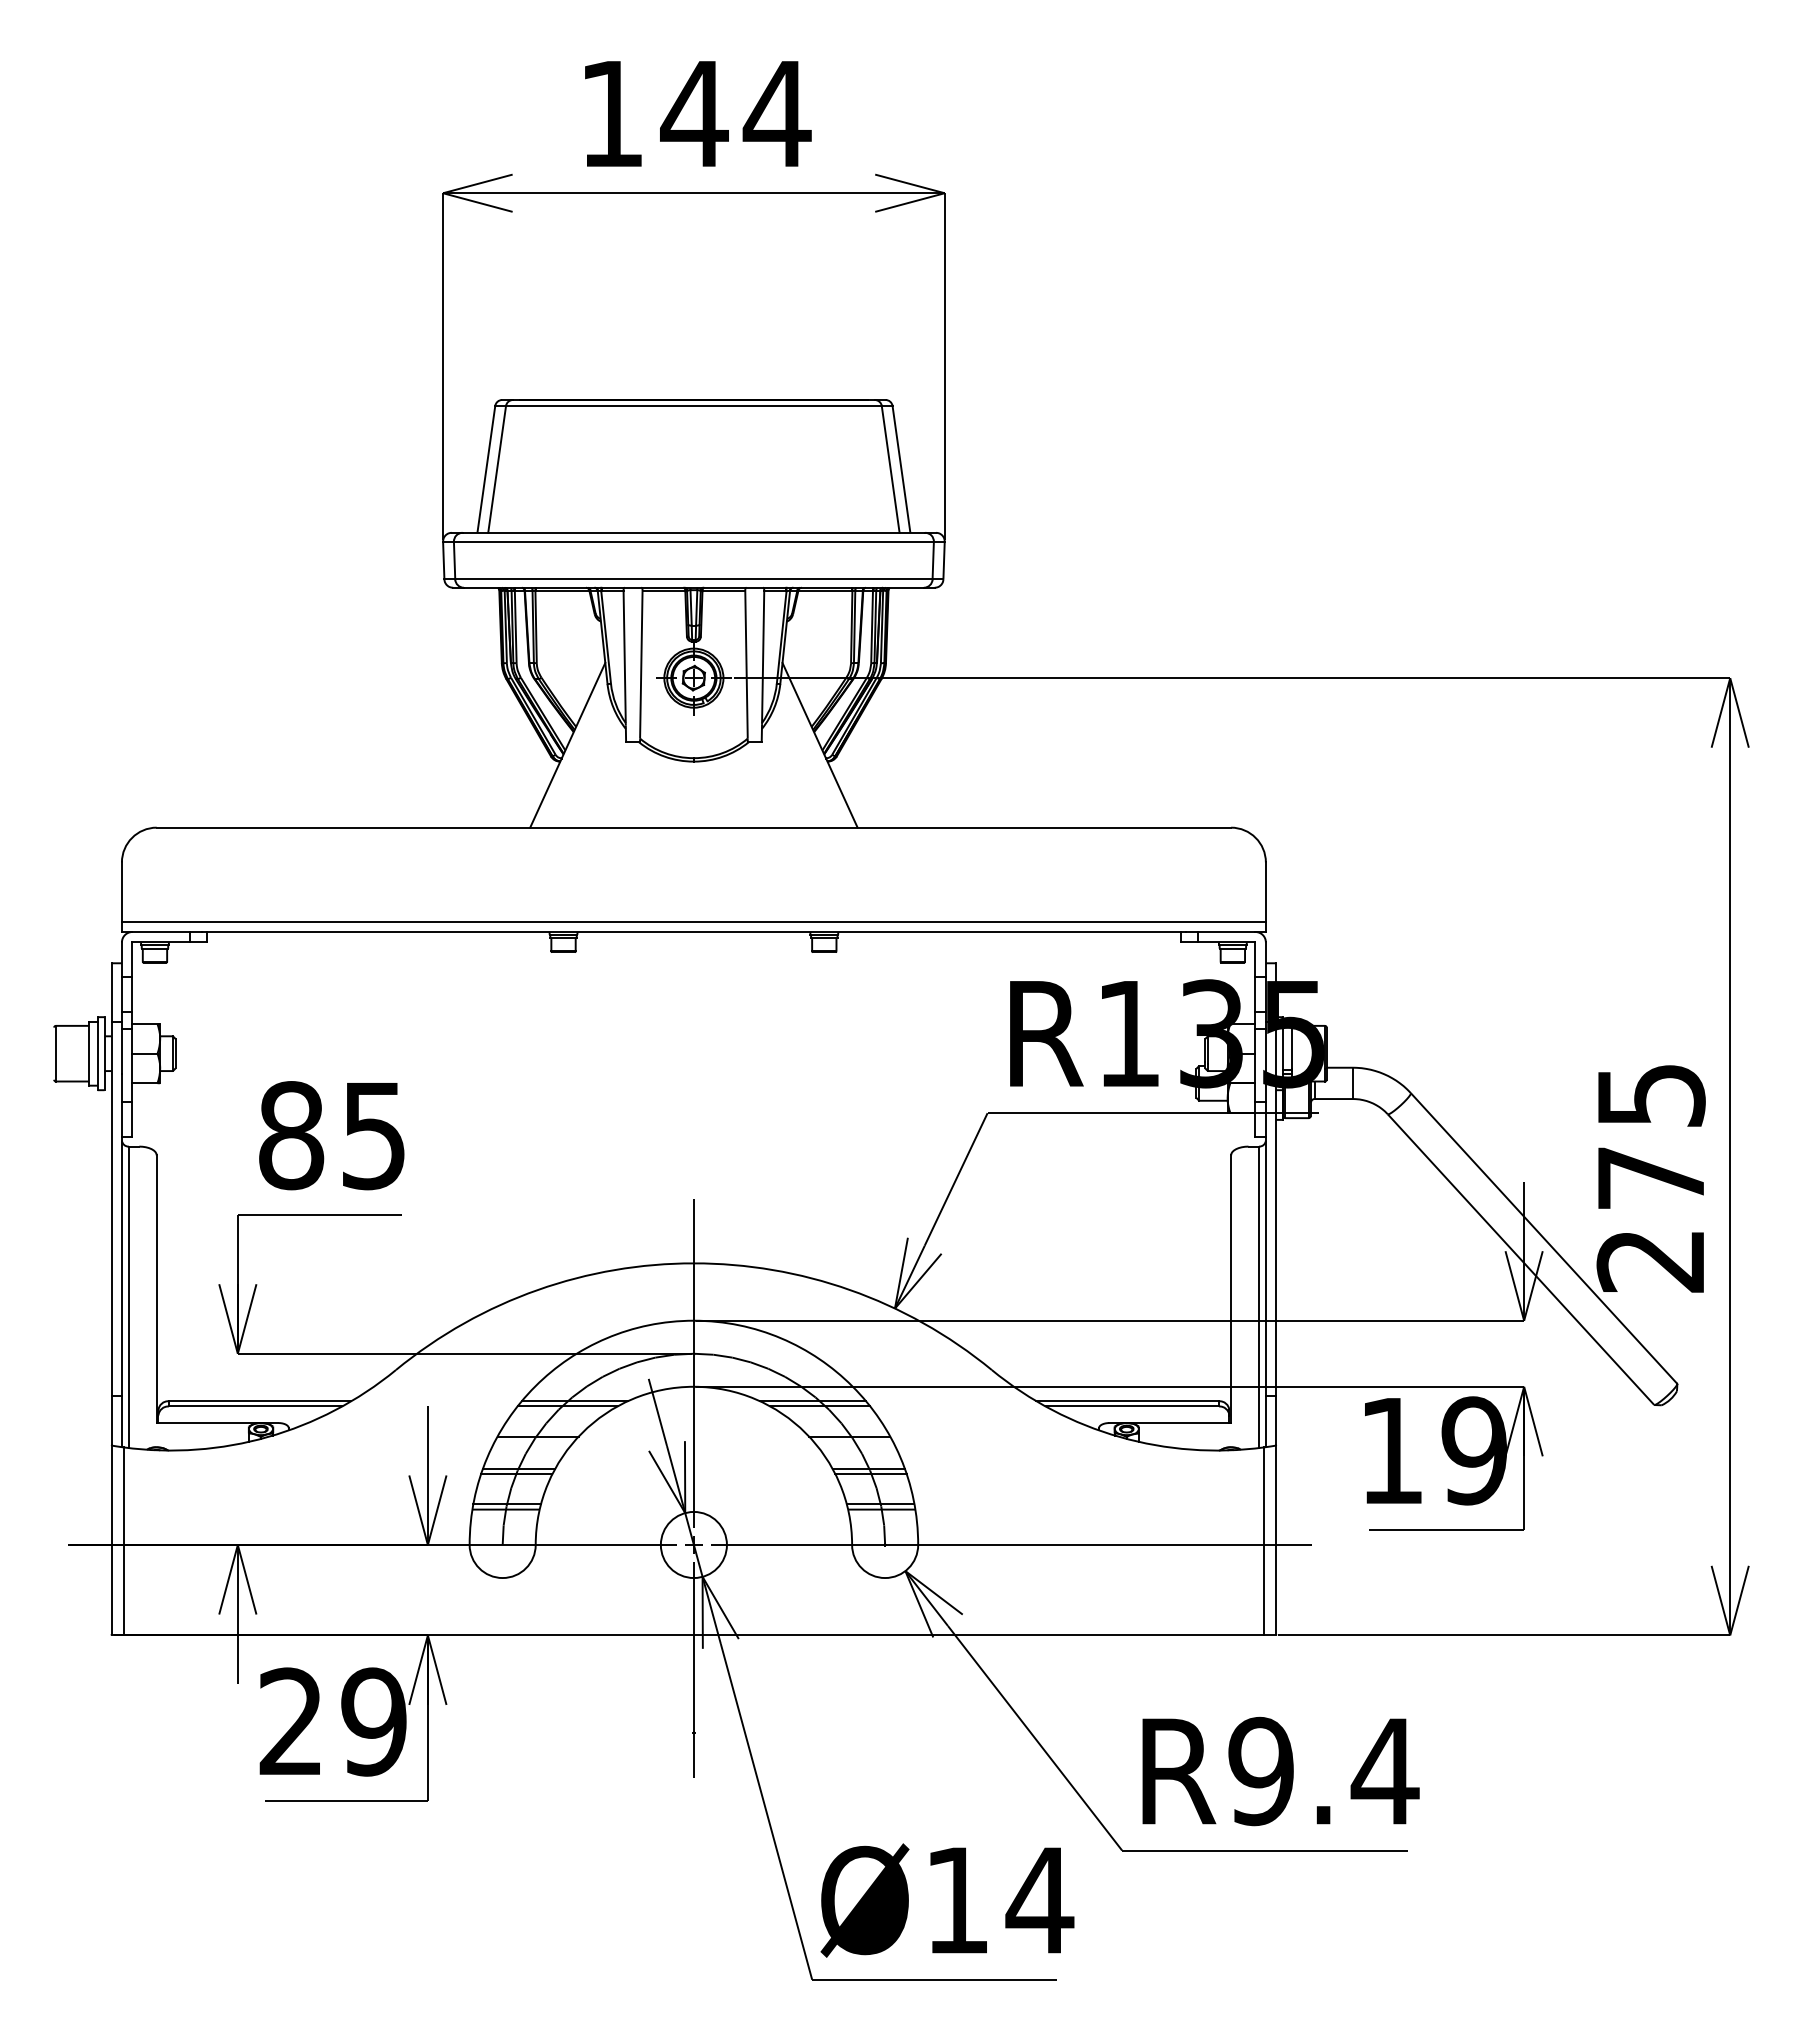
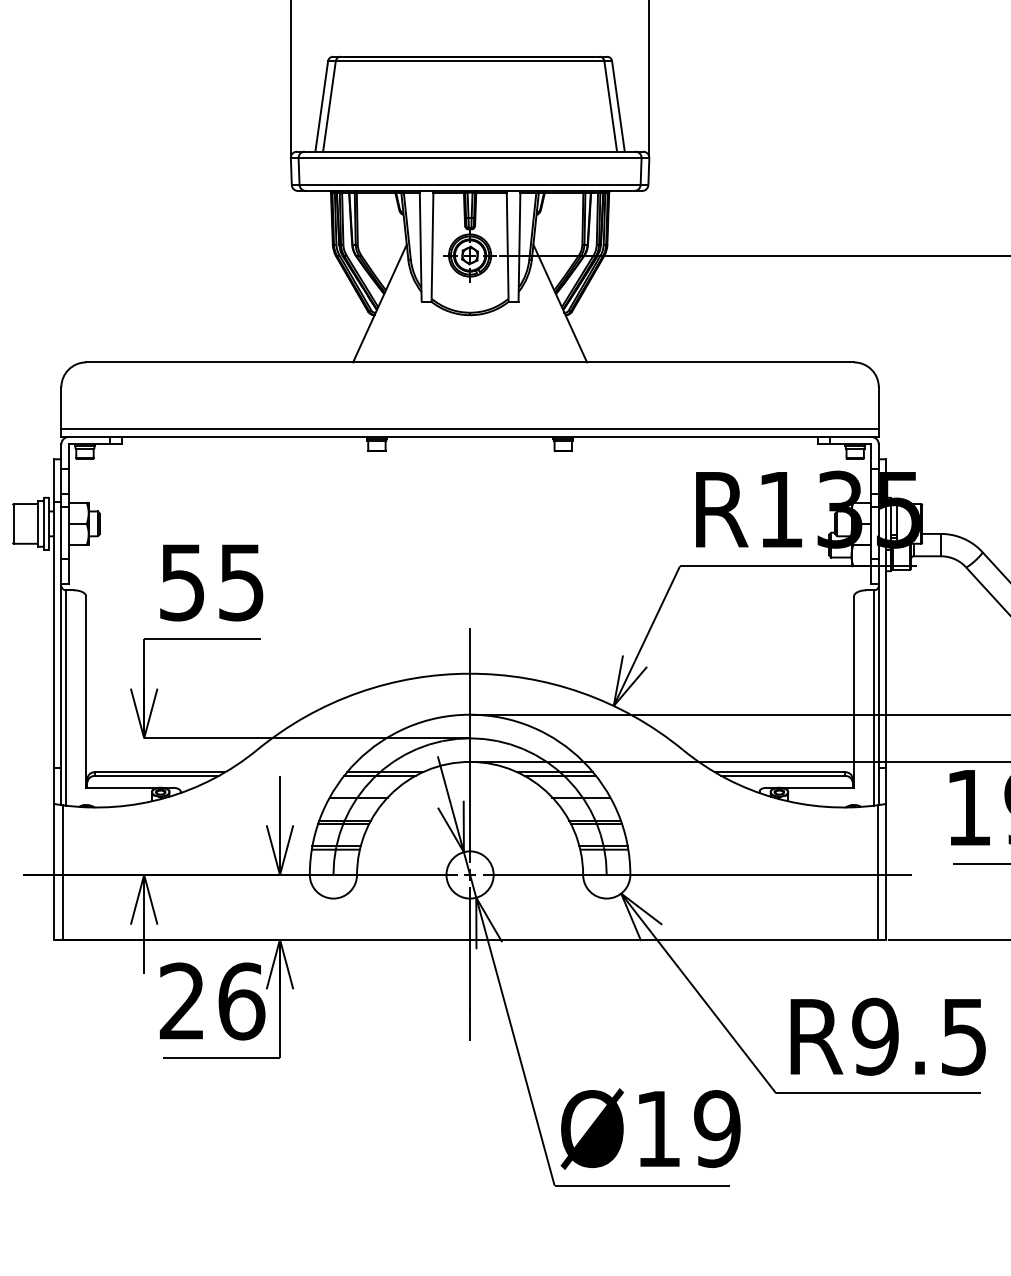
text: (291, 1135) -> (182, 582), 85 -> 55
text: (374, 1721) -> (241, 1001), 29 -> 26
text: (1384, 1772) -> (963, 1037), R9.4 -> R9.5
text: (1039, 1900) -> (717, 1129), Ø14 -> Ø19

